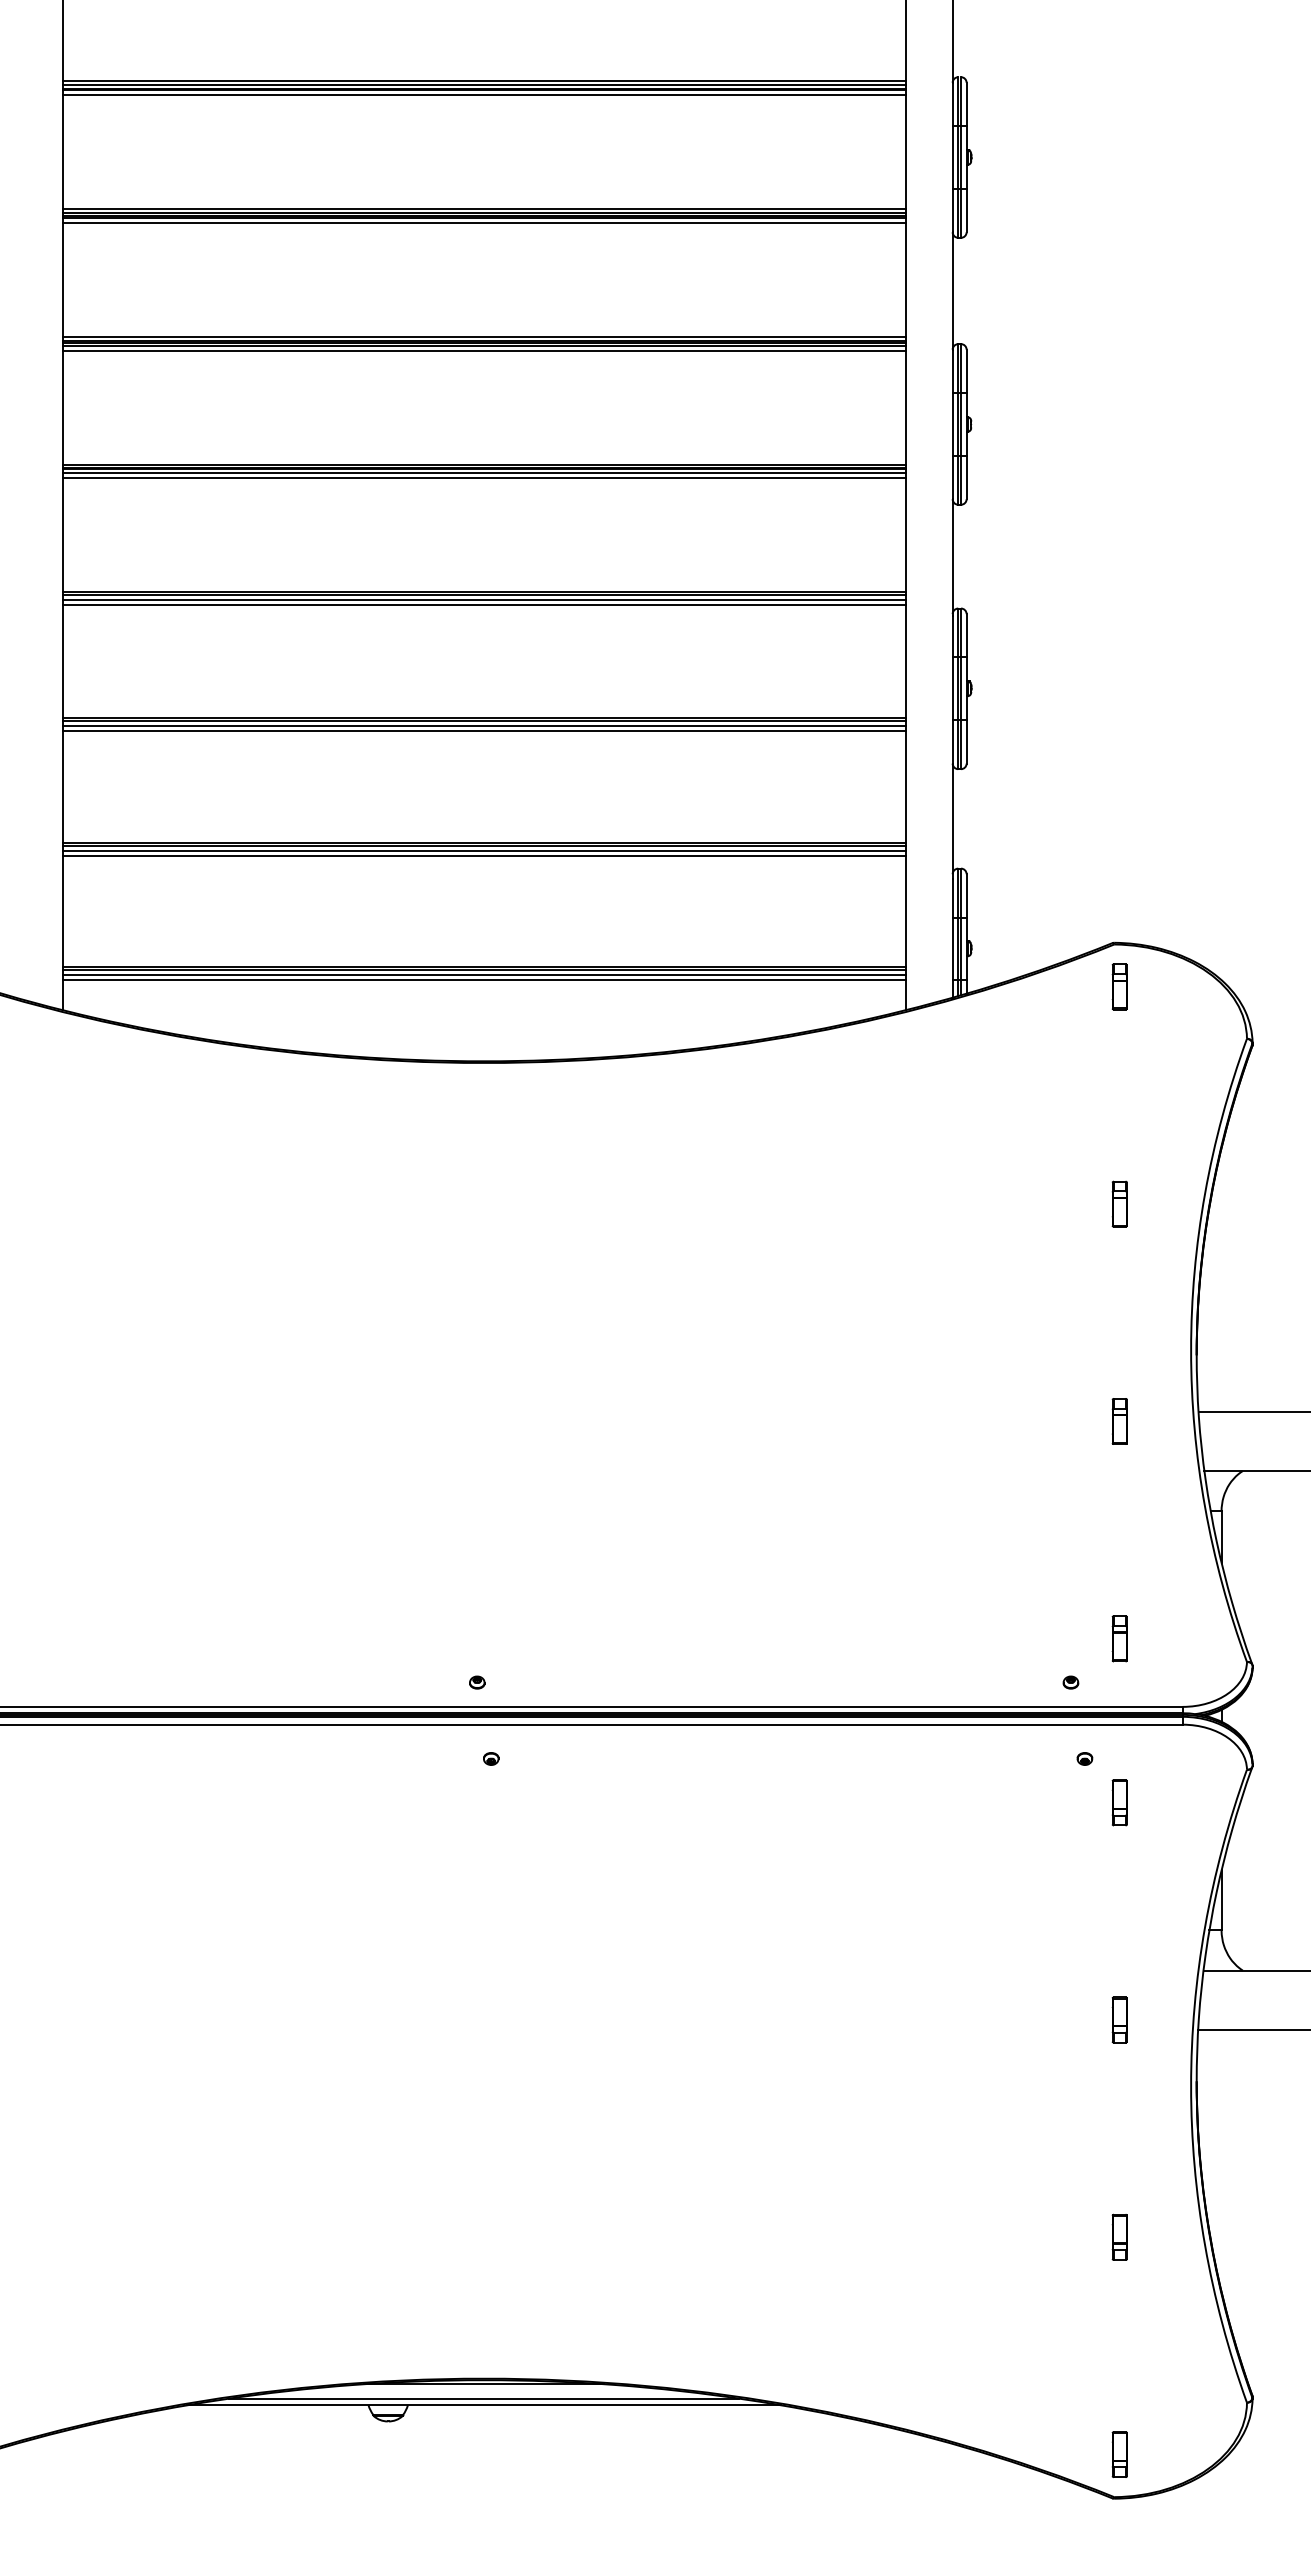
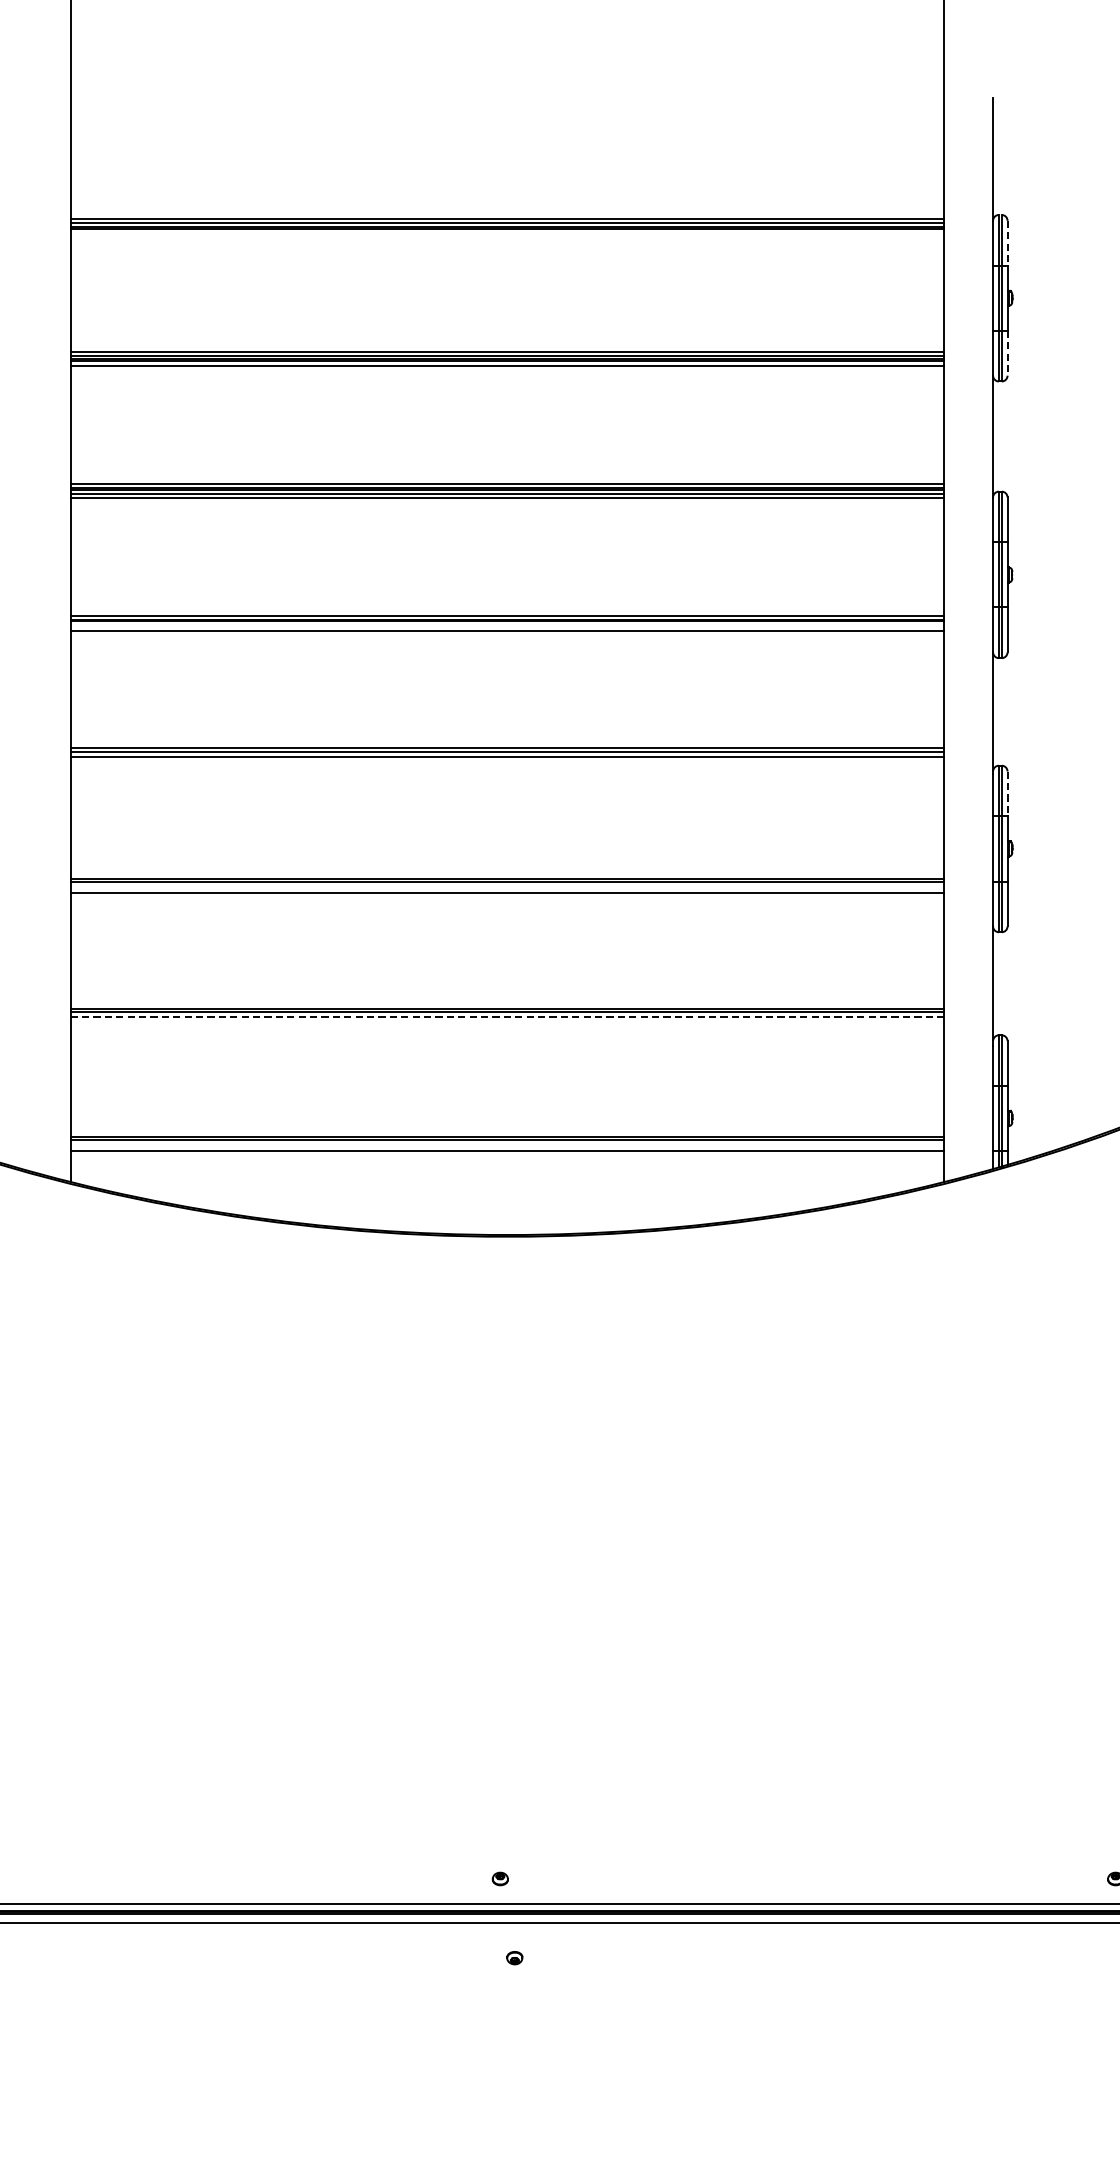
line: (483, 94) -> (506, 232), removed
line: (966, 104) -> (1007, 243), solid -> dashed
line: (966, 210) -> (1007, 353), solid -> dashed
line: (483, 473) -> (506, 625), removed
line: (483, 605) -> (506, 762), removed
line: (966, 635) -> (1007, 793), solid -> dashed
line: (483, 726) -> (506, 887), removed
line: (483, 850) -> (506, 1016), solid -> dashed
line: (483, 856) -> (506, 1022), removed
line: (483, 974) -> (506, 1145), removed

